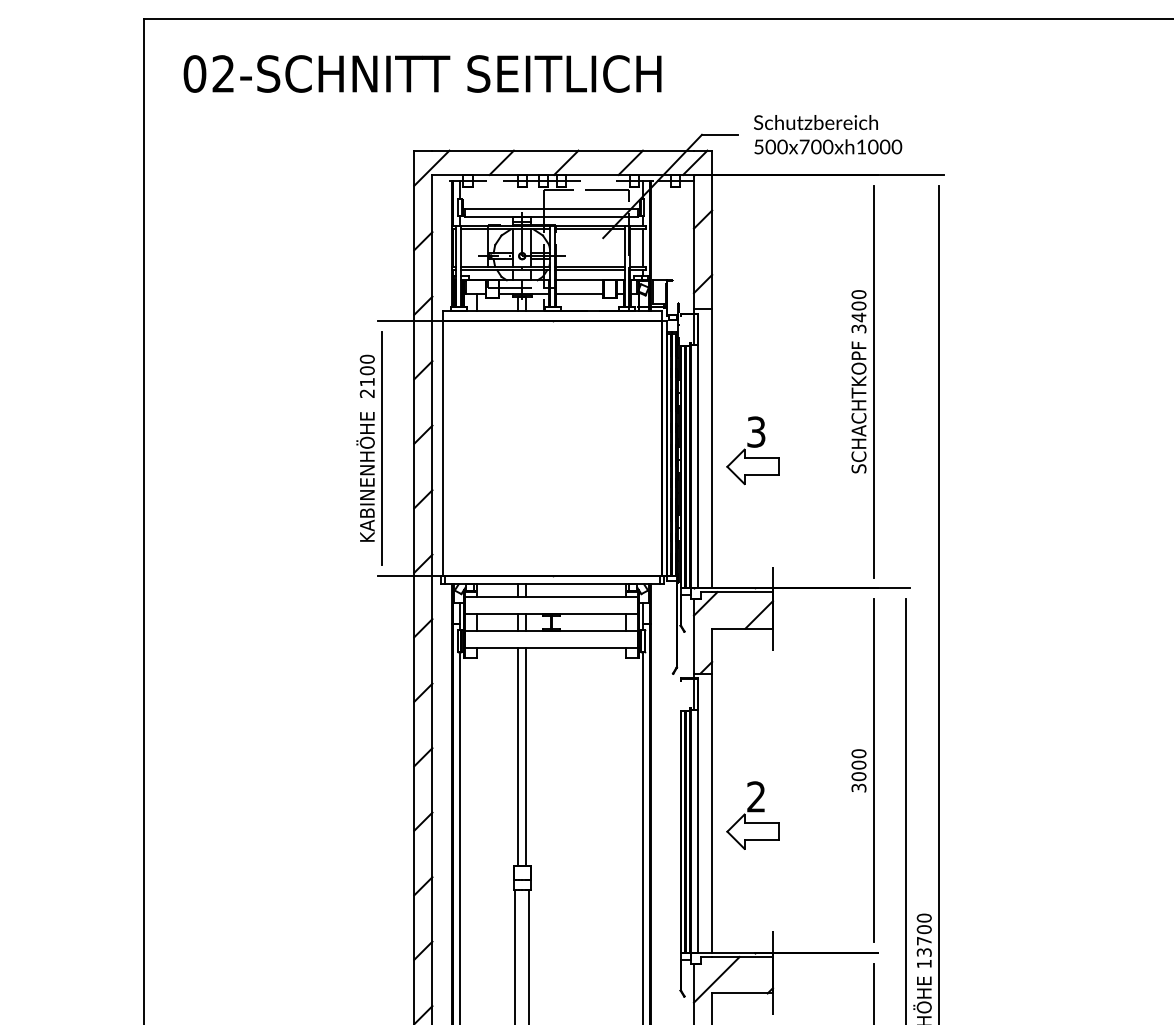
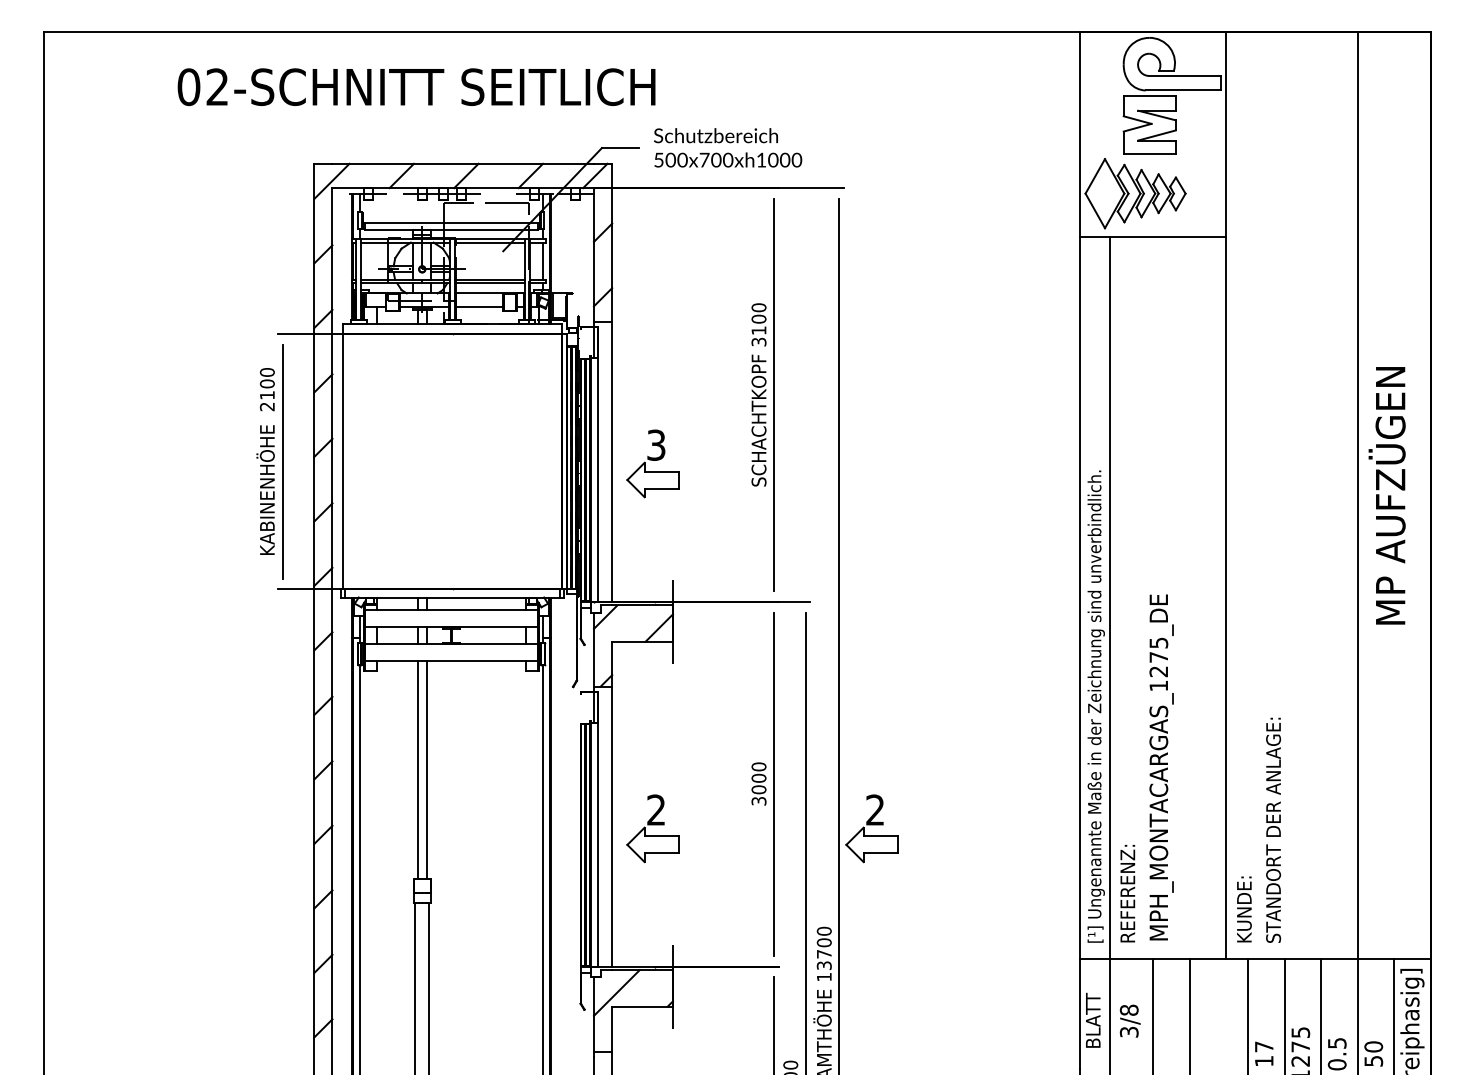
text: (422, 73) -> (416, 86), moved
text: (858, 317) -> (758, 330), 3400 -> 3100
part: (971, 815) -> (871, 828), added

